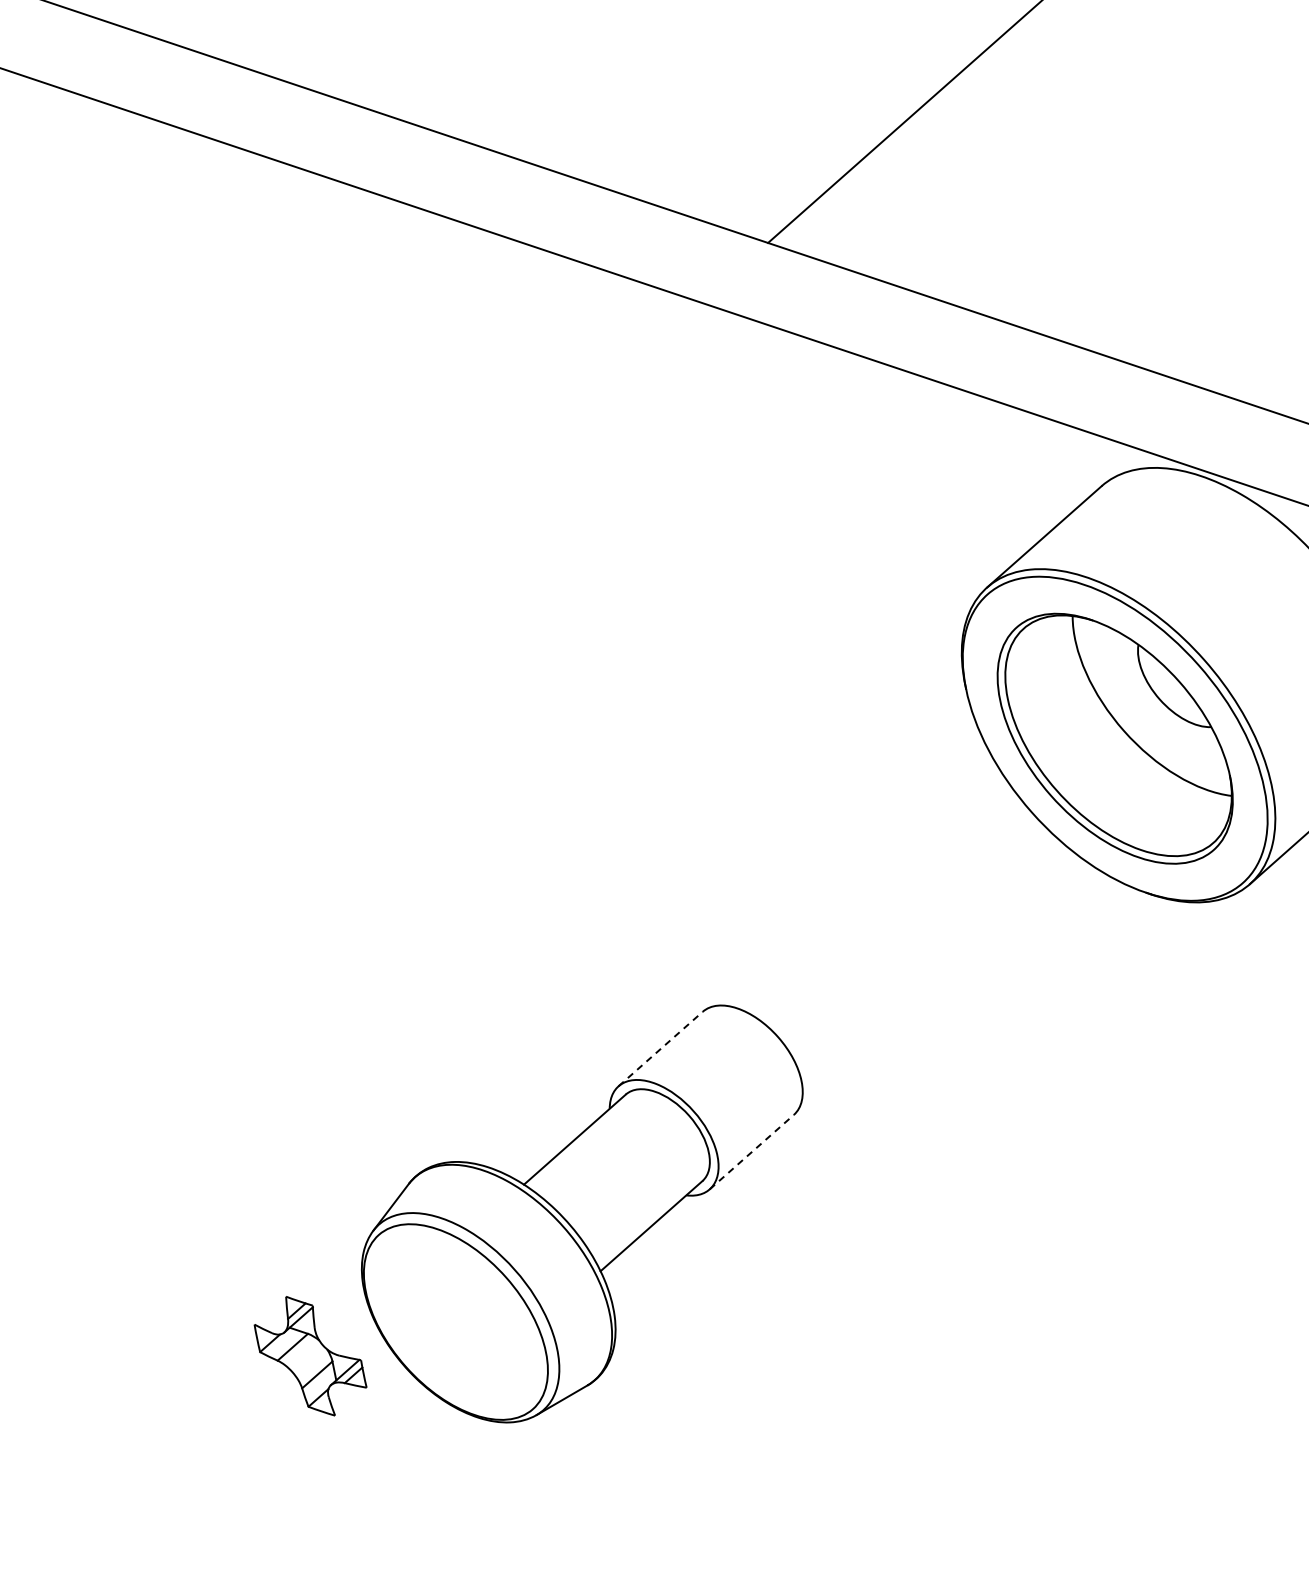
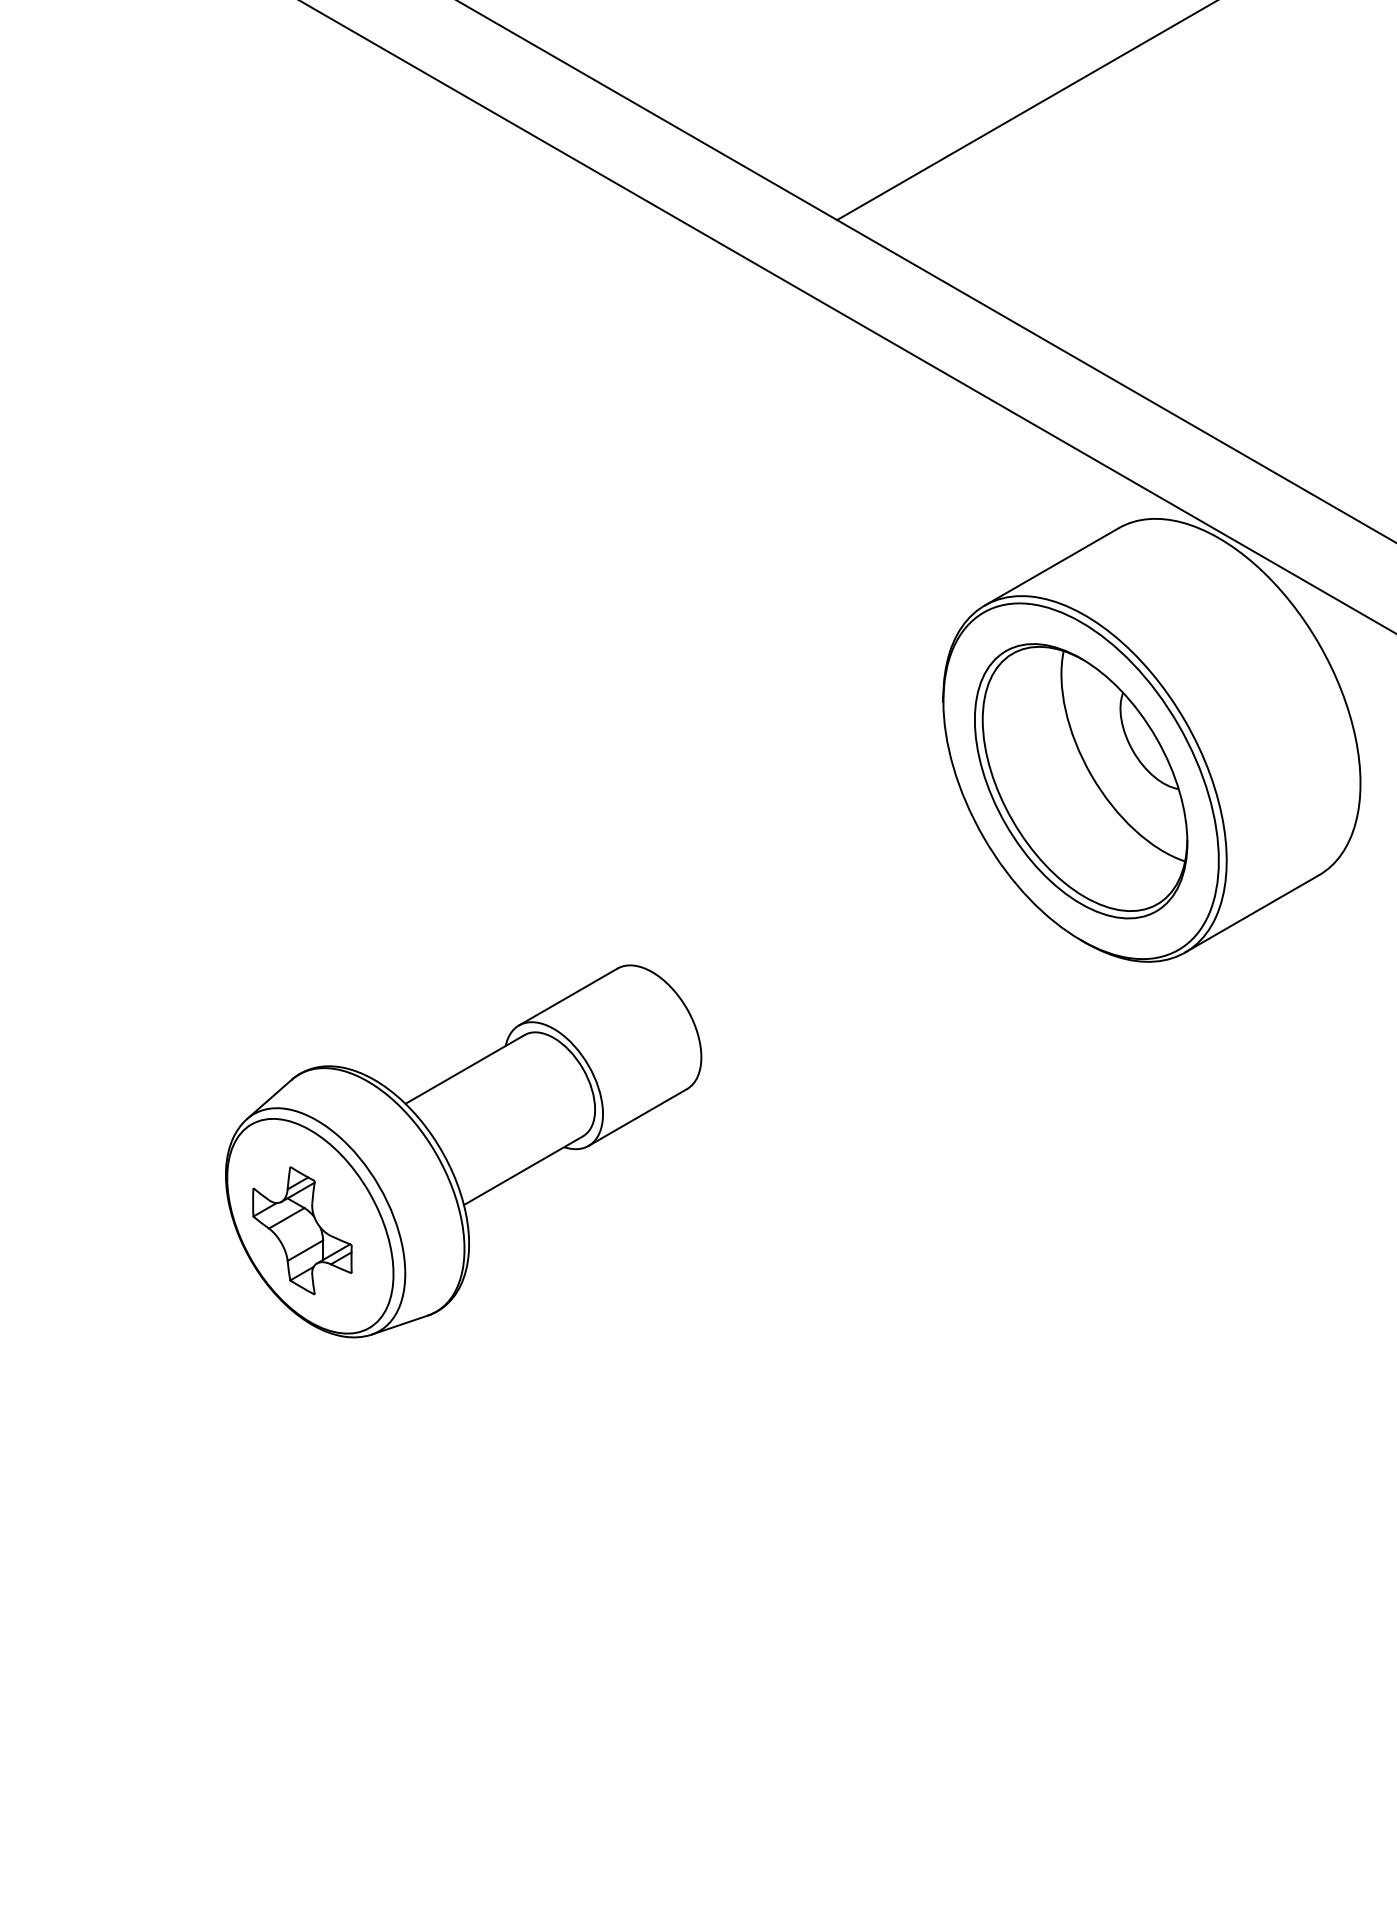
line: (660, 1049) -> (568, 997), dashed -> solid
line: (751, 1152) -> (637, 1117), dashed -> solid
part: (310, 1355) -> (302, 1230), moved

